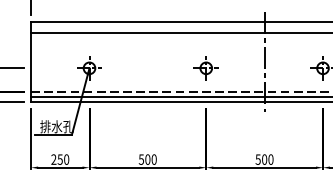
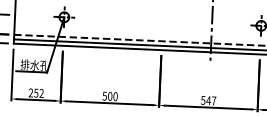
part: (205, 68) -> (162, 21), removed
text: (66, 159) -> (41, 93), 250 -> 252
text: (267, 159) -> (211, 100), 500 -> 547

